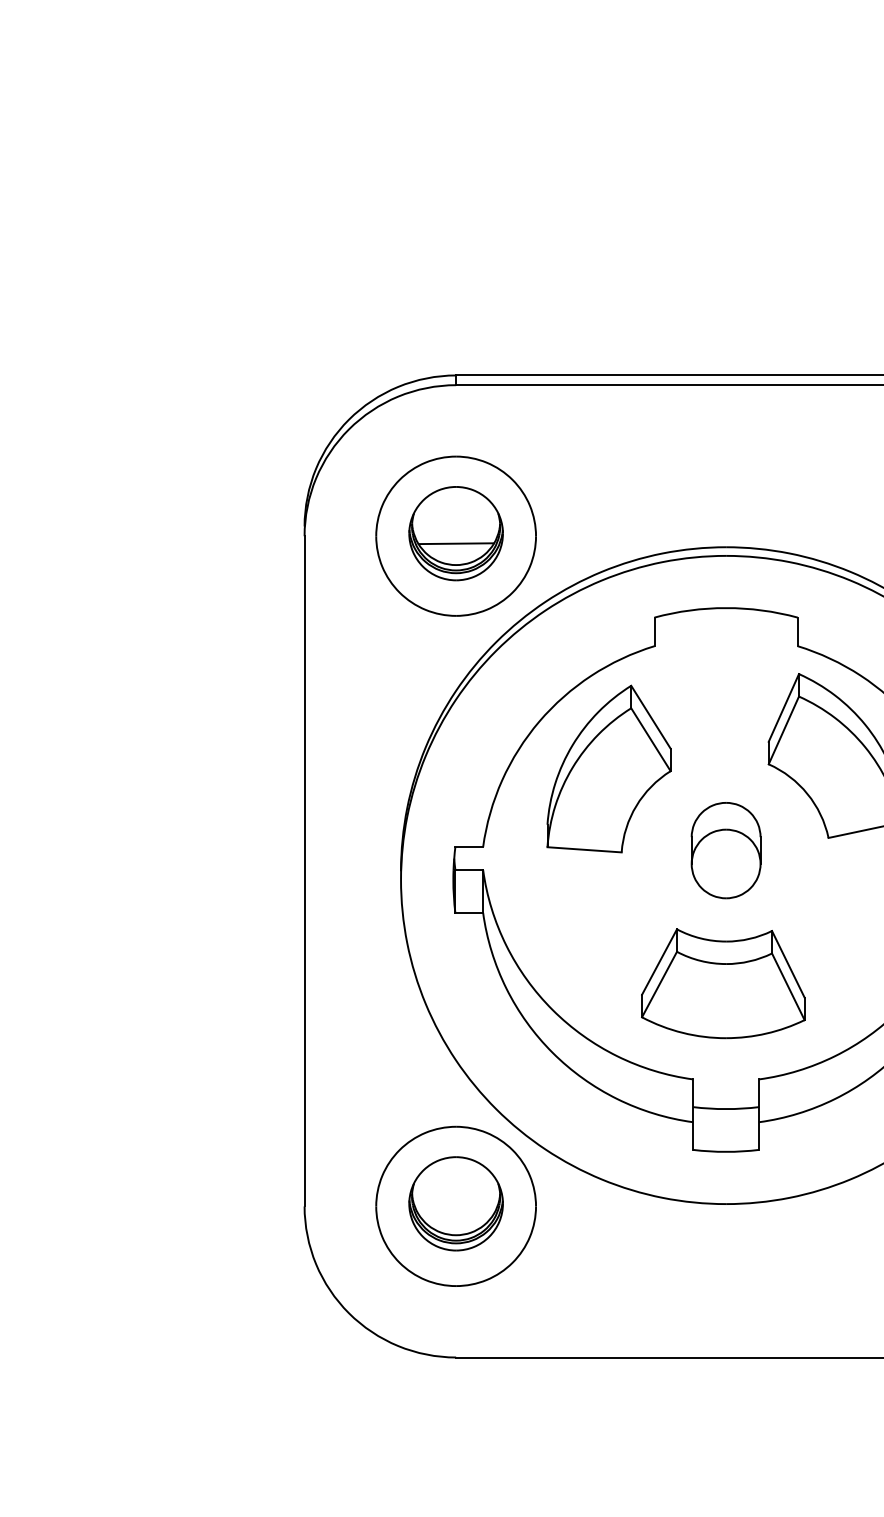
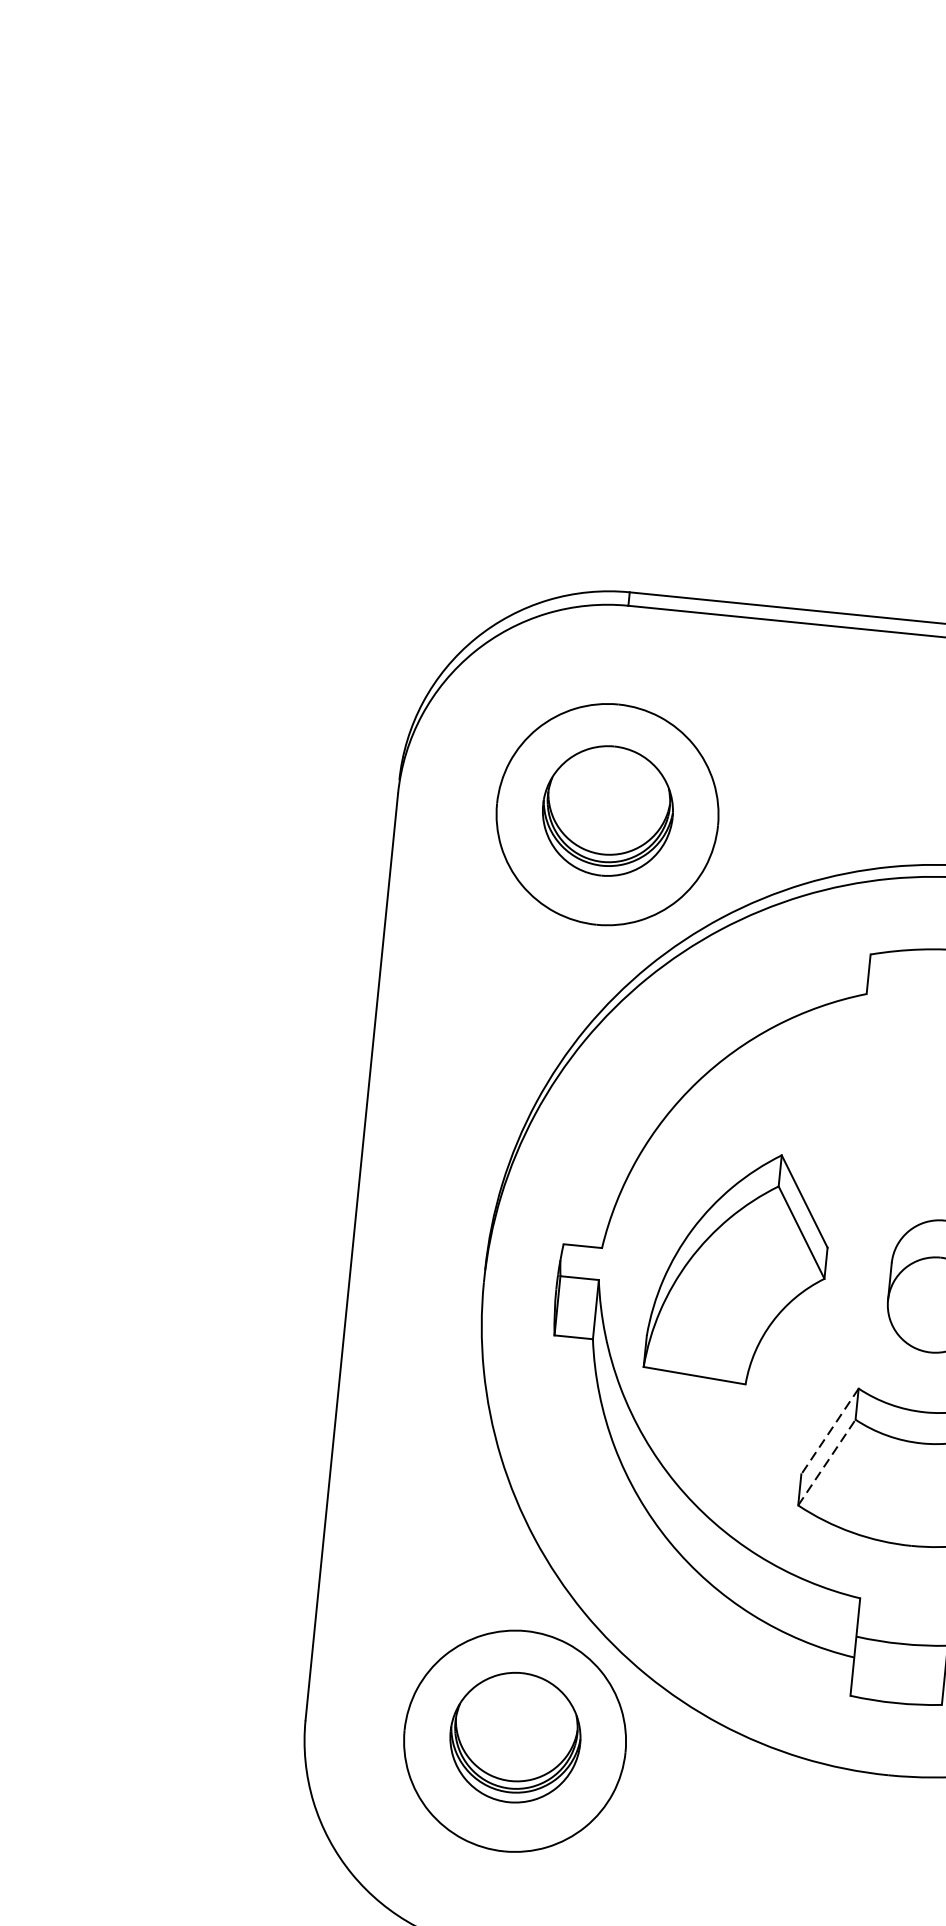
line: (455, 543) -> (605, 824), removed
part: (608, 768) -> (738, 1266), moved
line: (659, 962) -> (829, 1432), solid -> dashed
line: (659, 984) -> (826, 1462), solid -> dashed

